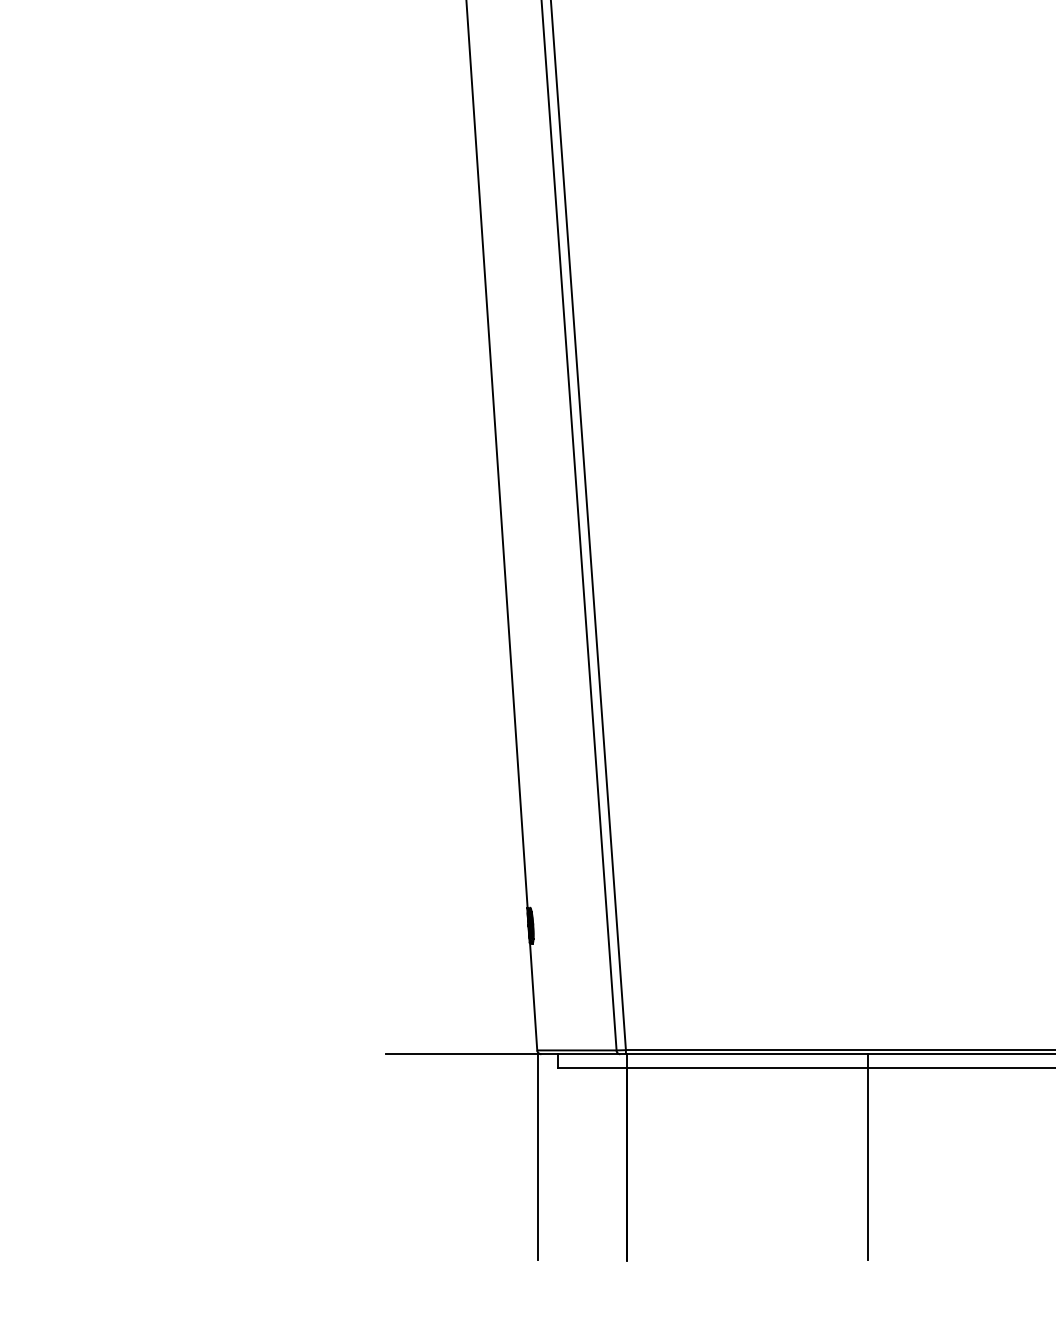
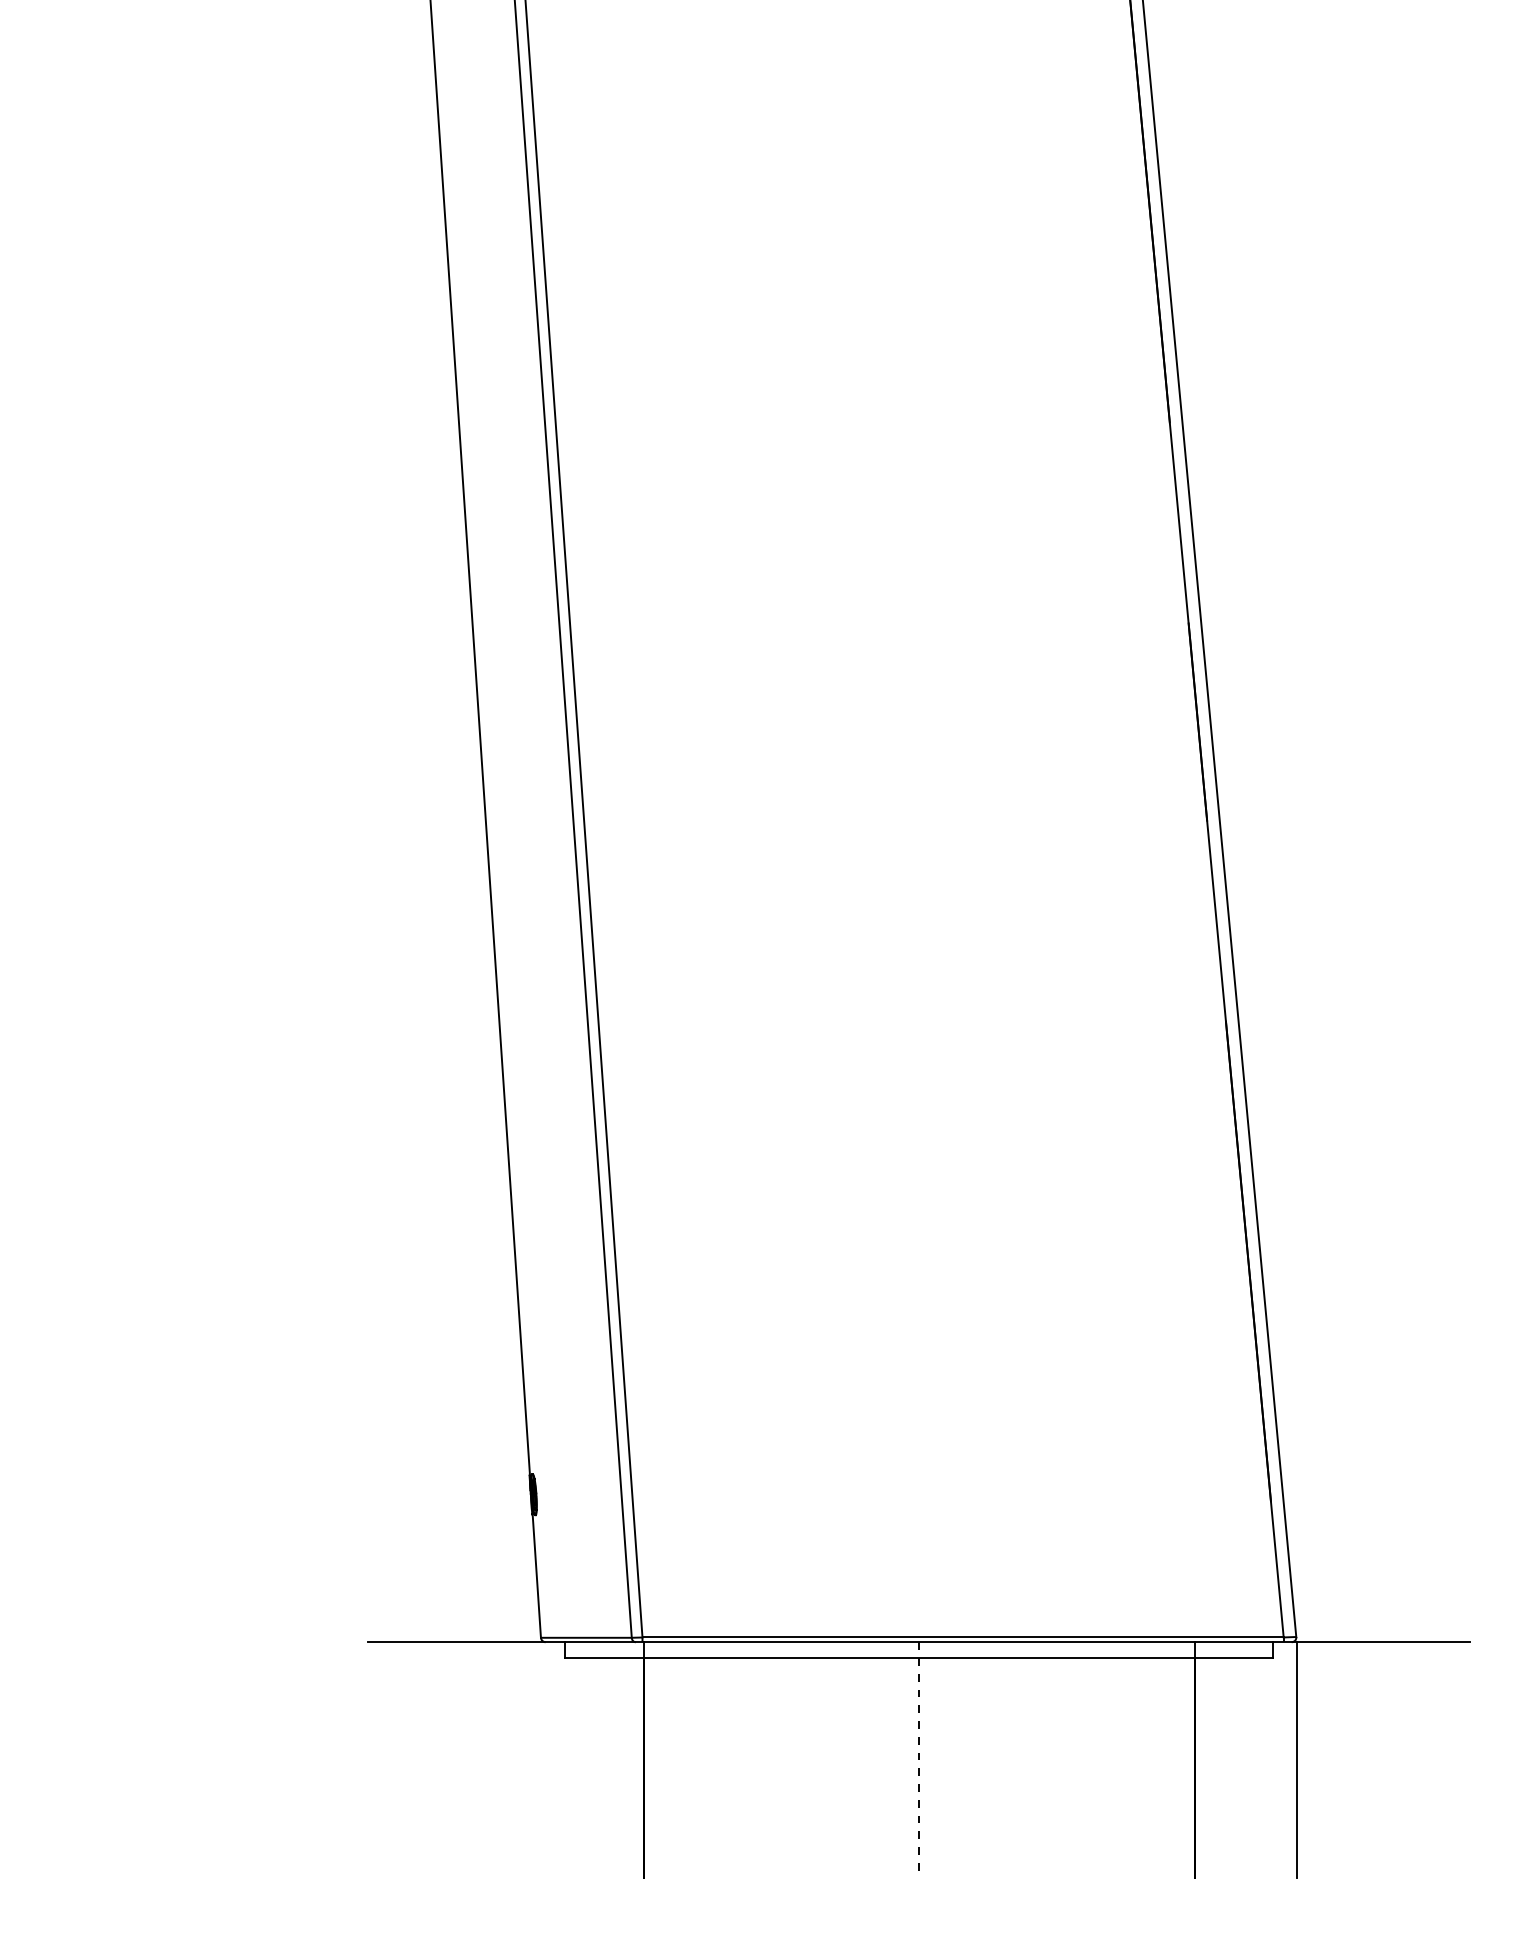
line: (537, 1156) -> (541, 1759), removed
line: (867, 1157) -> (919, 1760), solid -> dashed

